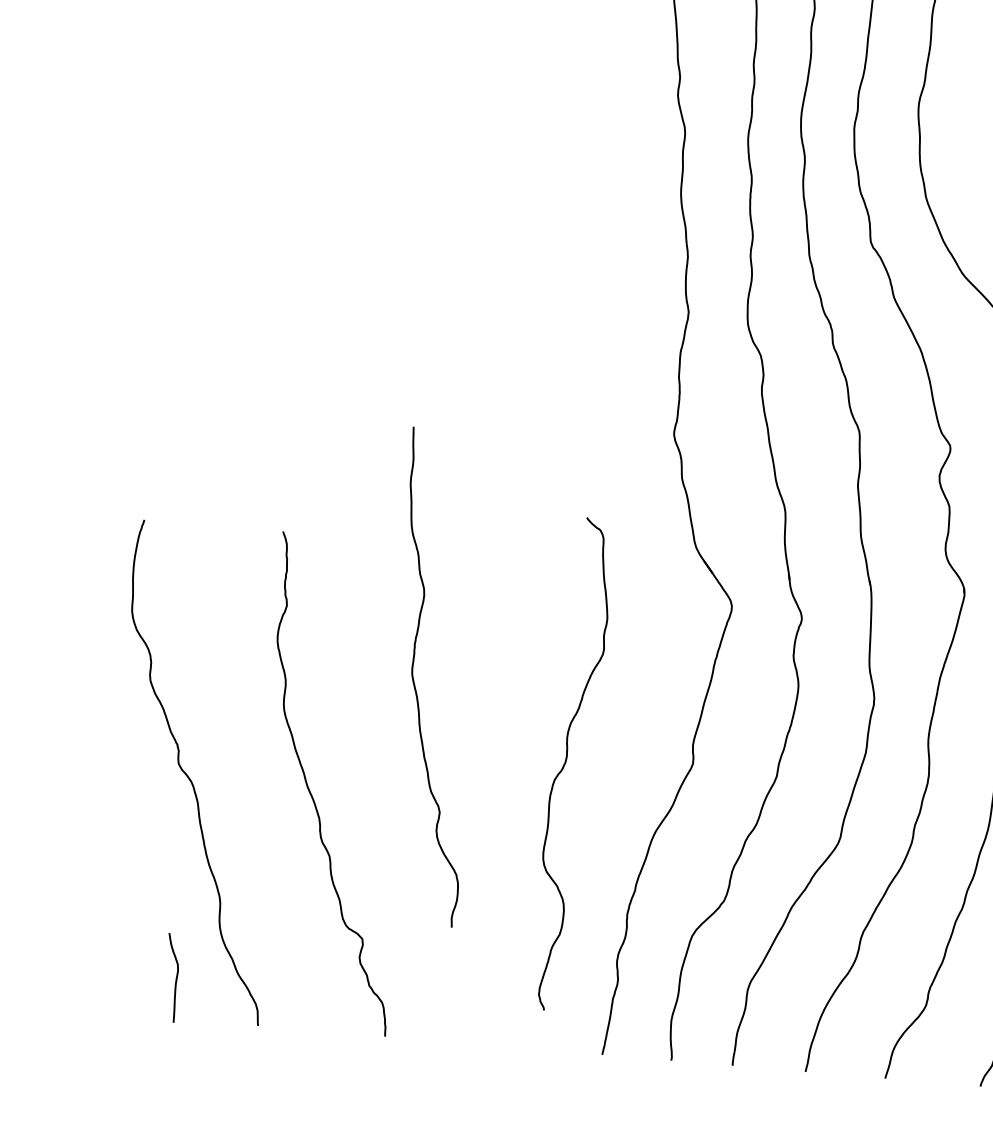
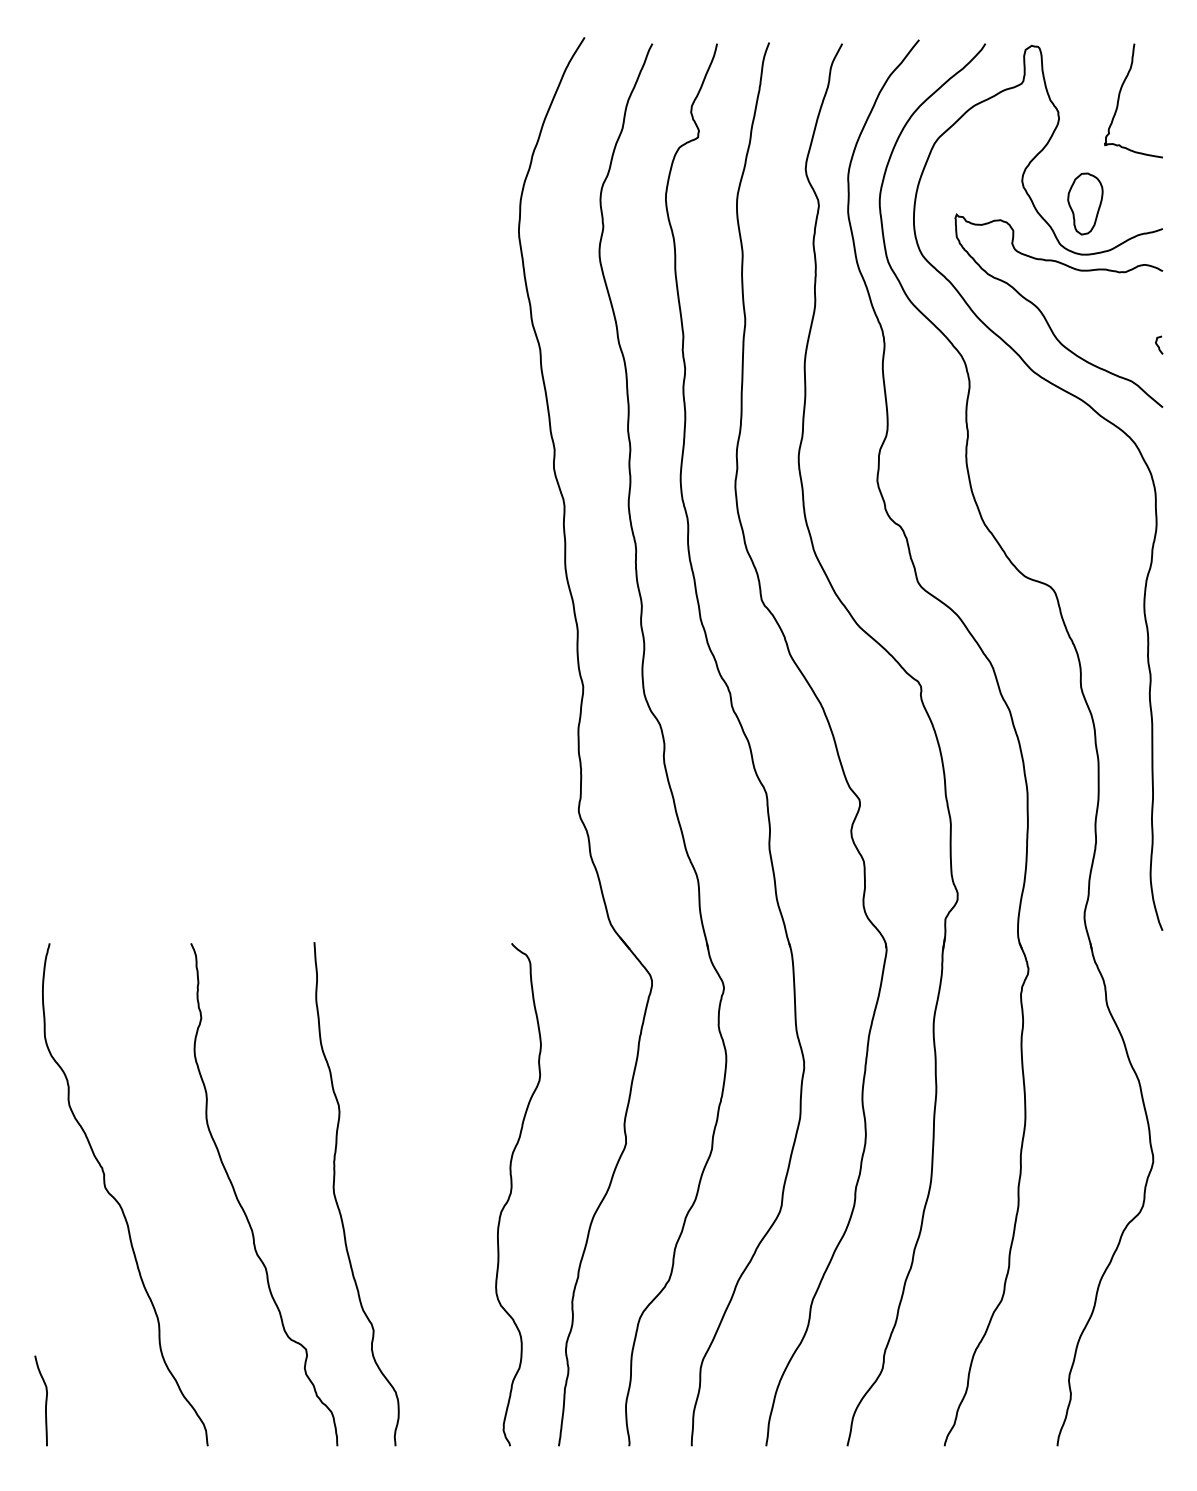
curve: (414, 678) -> (336, 1197), moved
curve: (566, 763) -> (511, 1194), moved
curve: (175, 977) -> (45, 1400), moved

